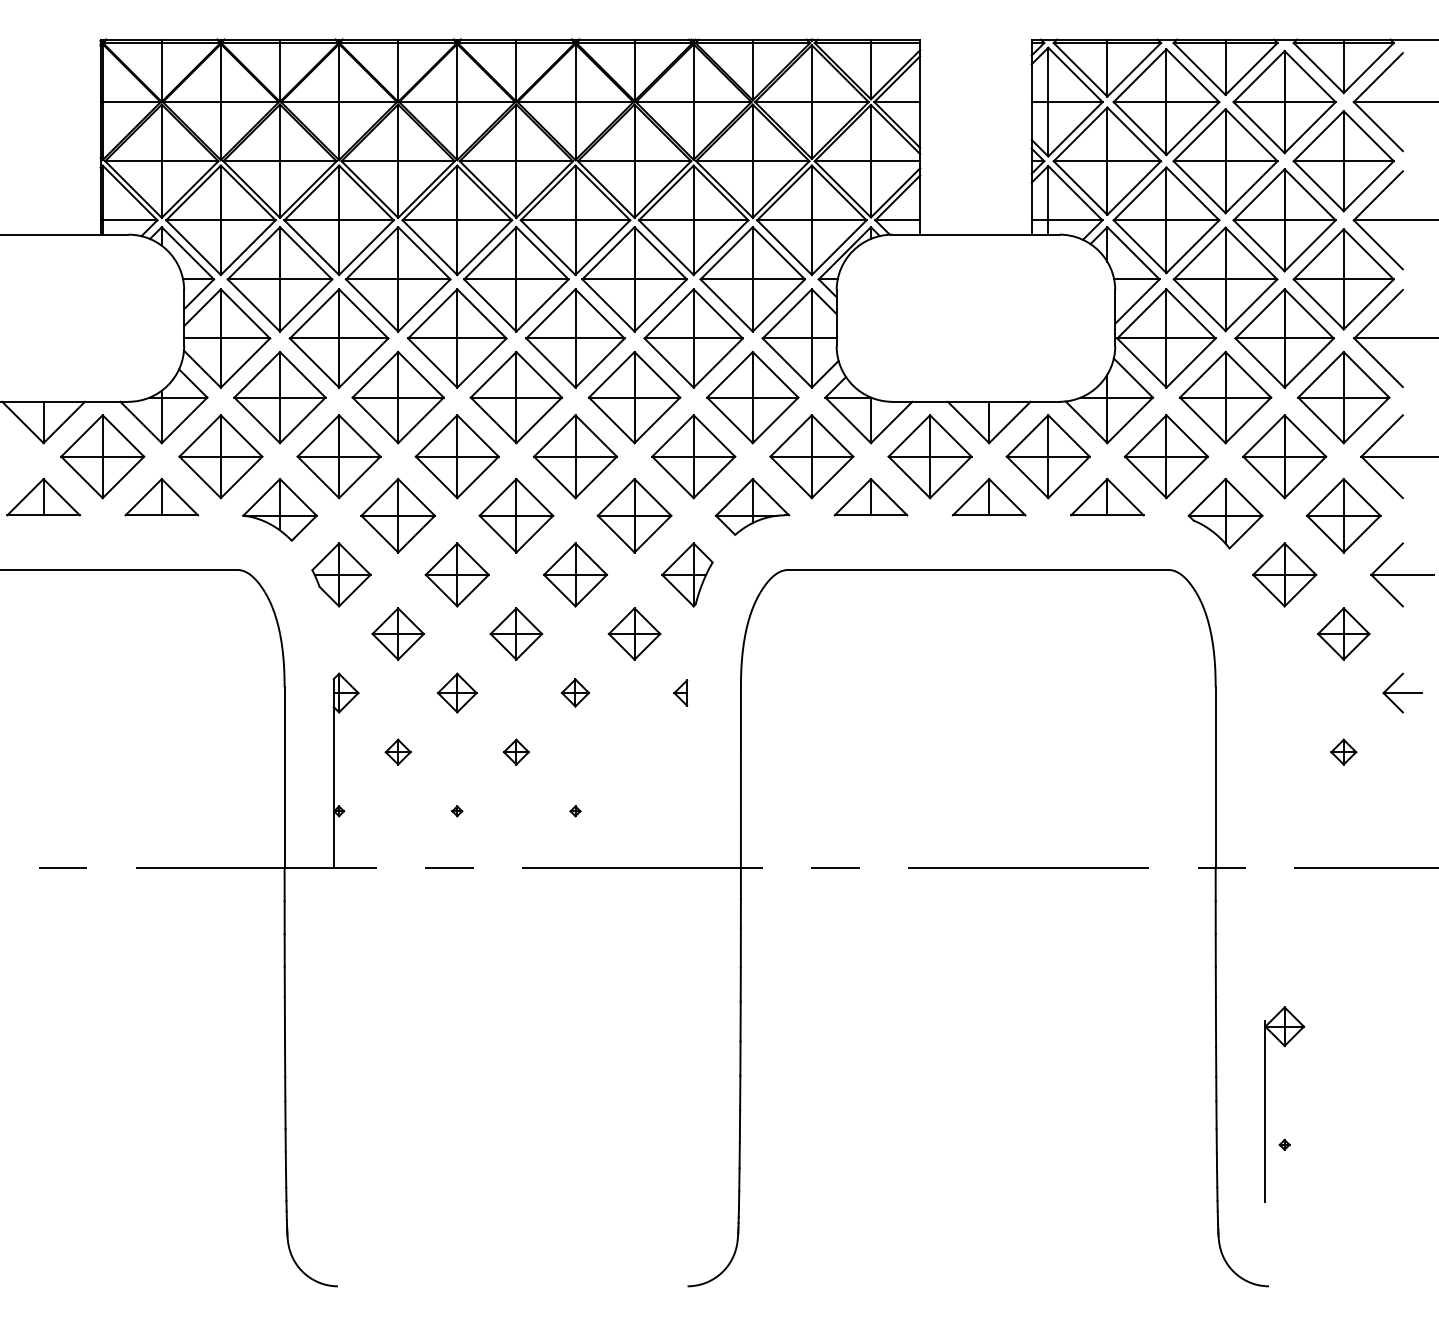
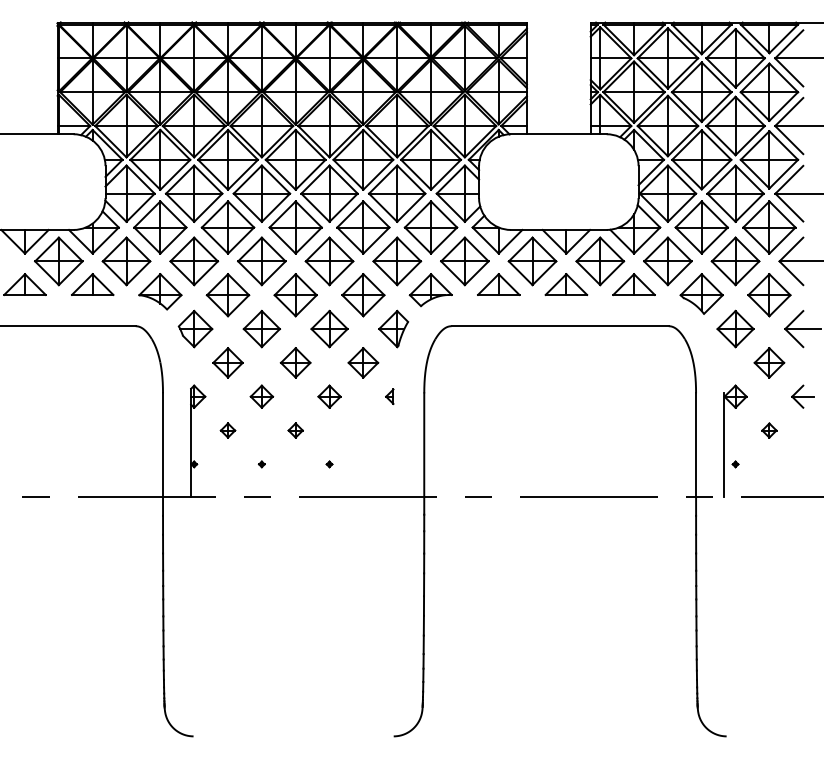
part: (575, 692) -> (329, 396), size x1.43
part: (1265, 1103) -> (724, 440), moved

